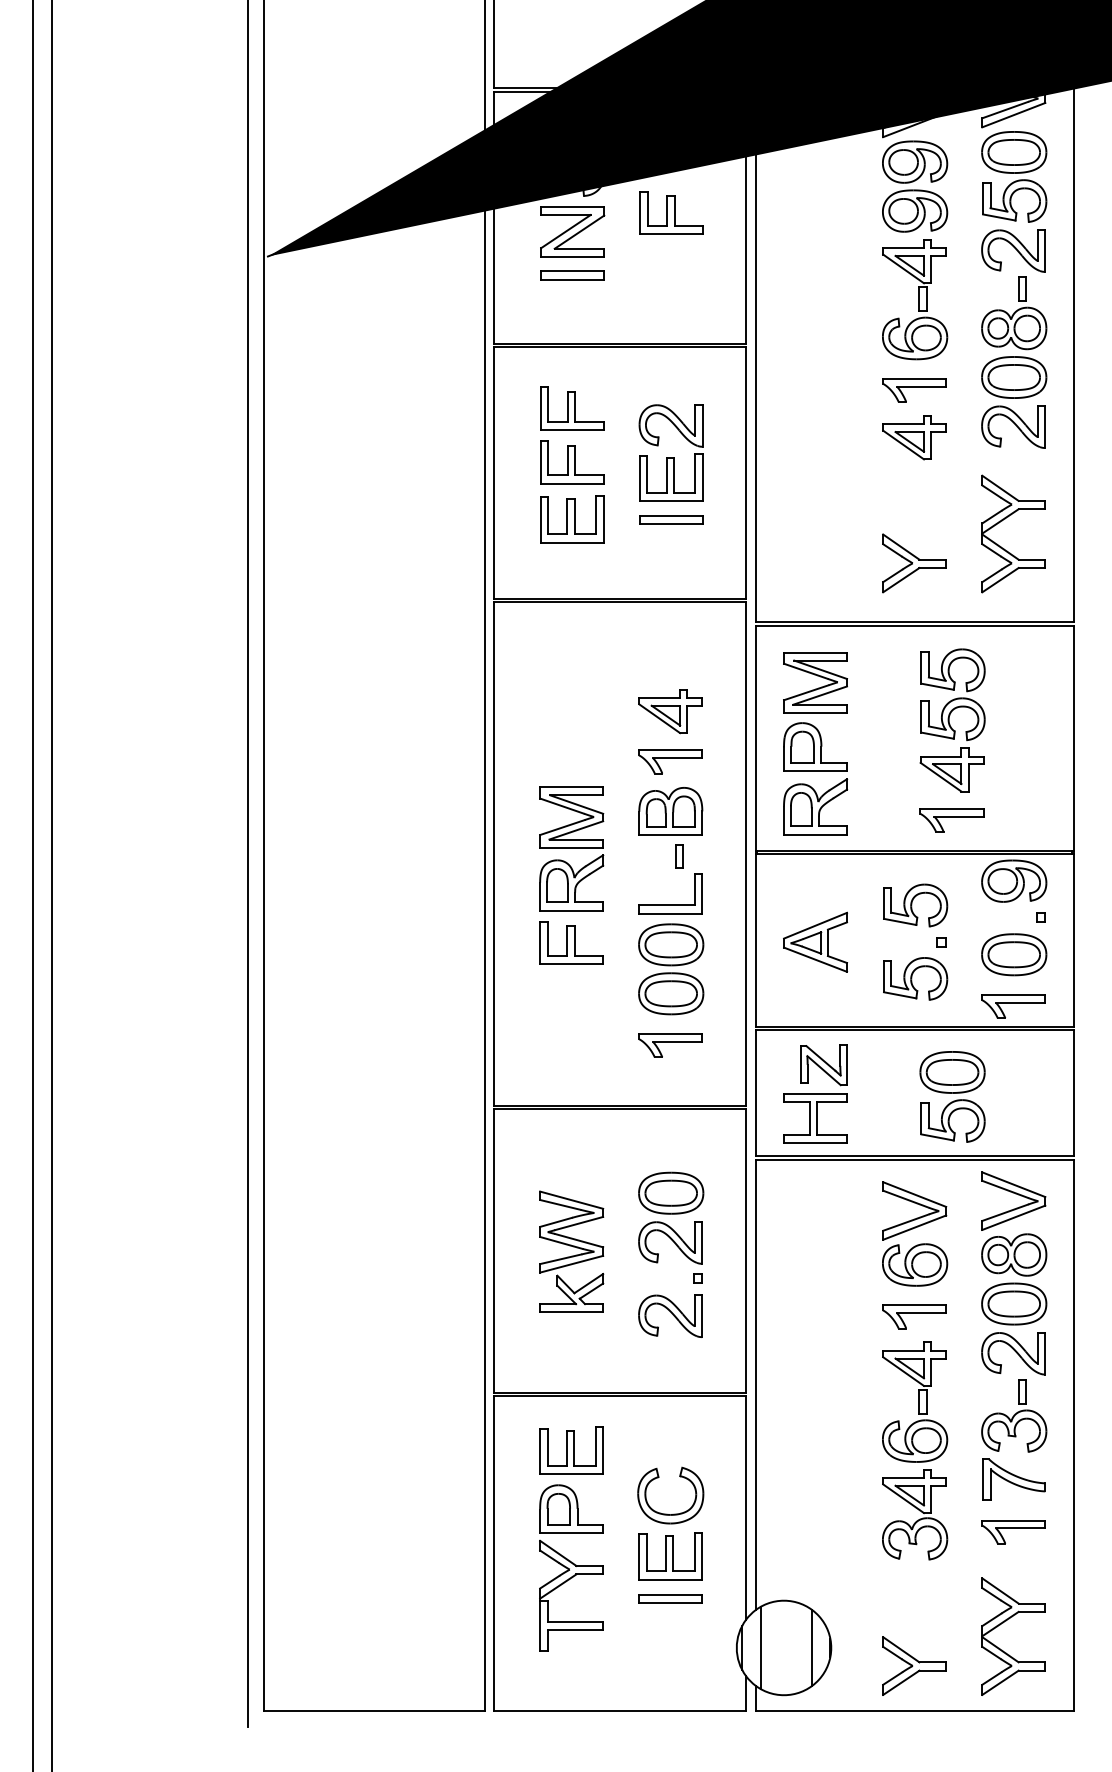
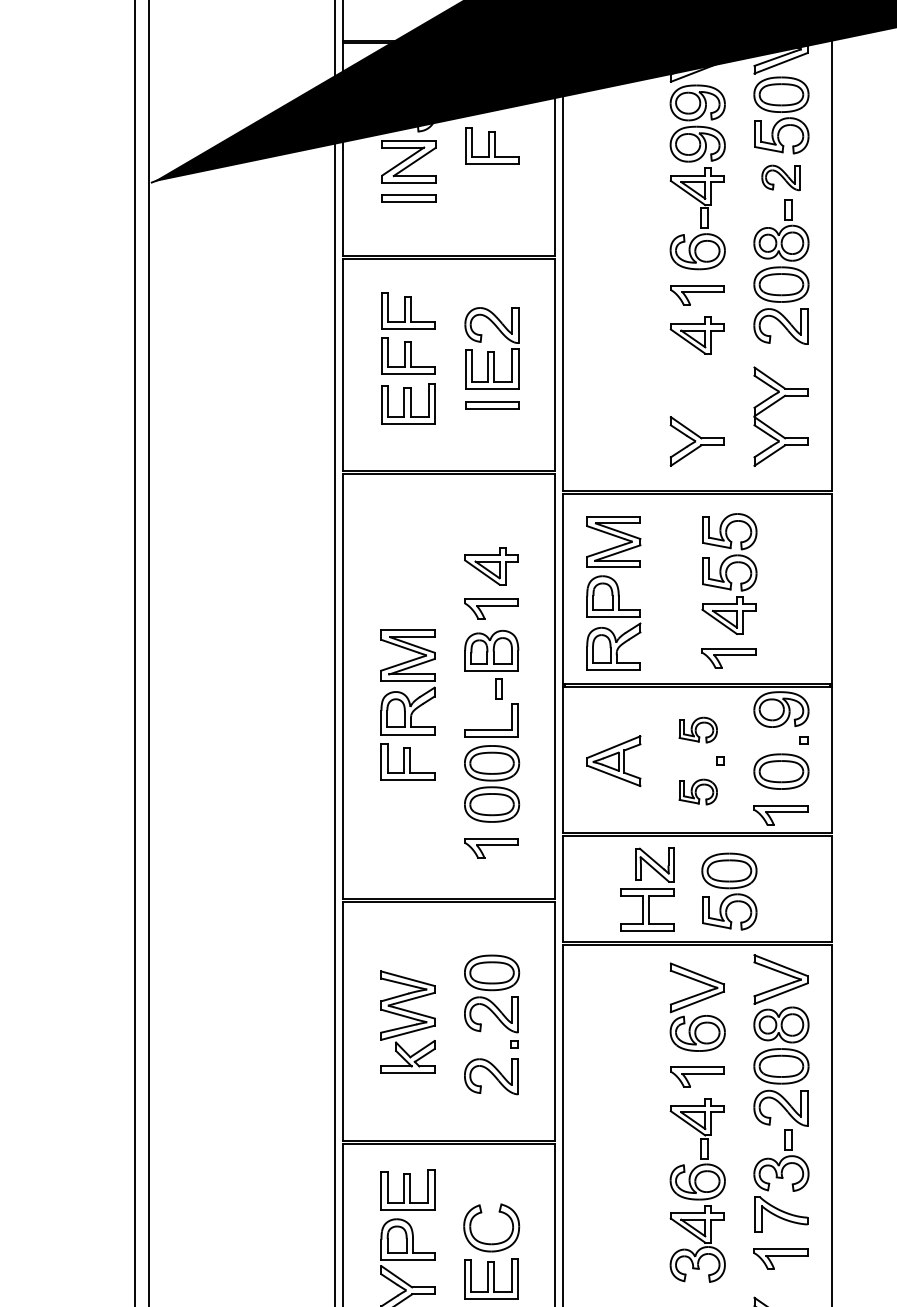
part: (1013, 250) -> (780, 177), size x0.7
part: (915, 905) -> (698, 730), size x0.7
part: (915, 978) -> (698, 791), size x0.7
part: (815, 1093) -> (647, 888), moved

